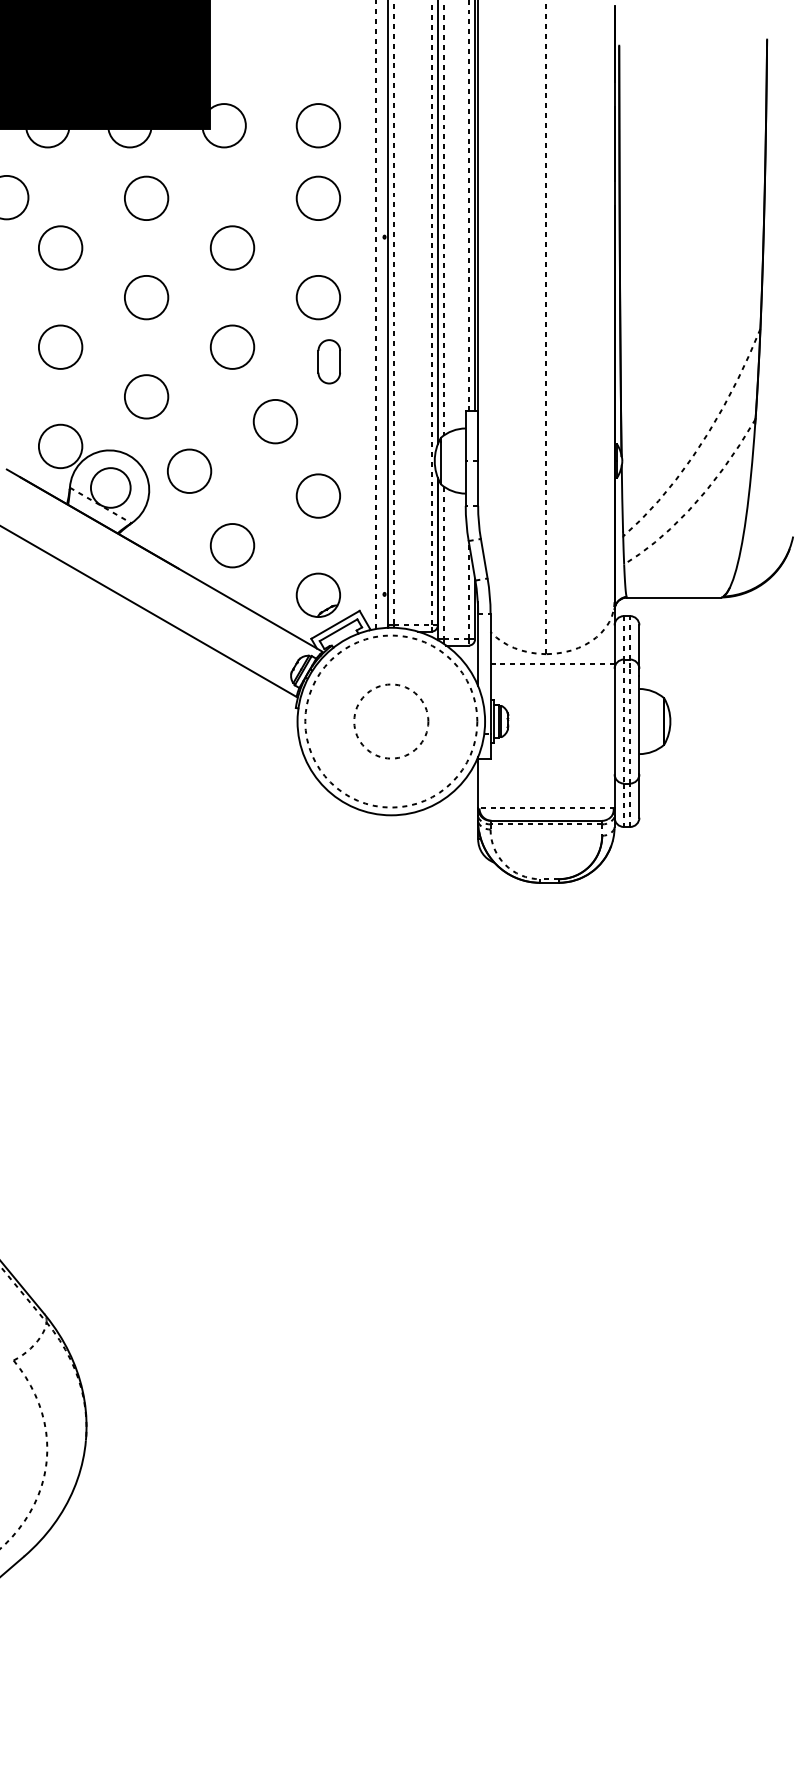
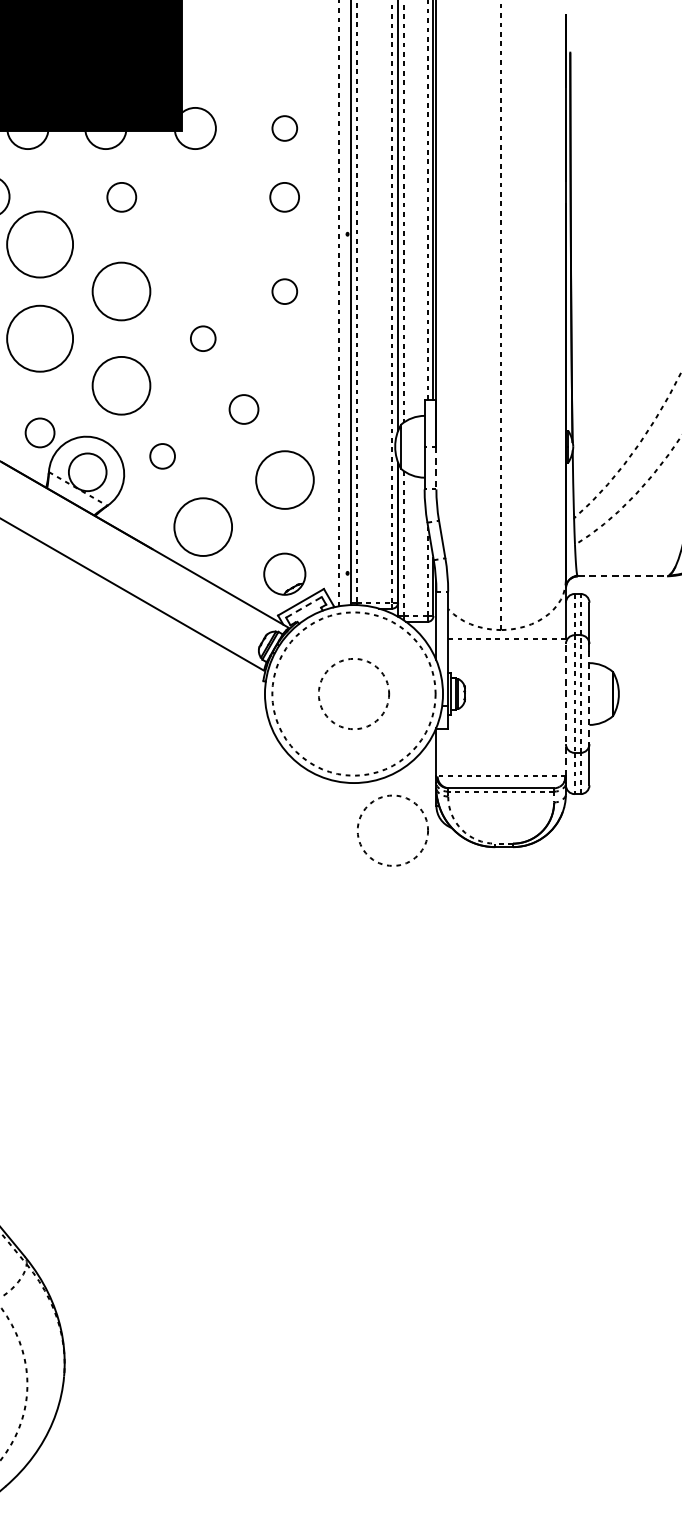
circle: (318, 125) -> (284, 128), size x0.6
circle: (146, 197) -> (121, 196), size x0.7
circle: (317, 197) -> (283, 196), size x0.7
circle: (60, 247) -> (39, 244), size x1.6
circle: (232, 247) -> (203, 244), removed
circle: (146, 297) -> (121, 291), size x1.4
circle: (318, 297) -> (284, 291), size x0.6
circle: (60, 346) -> (39, 338), size x1.6
circle: (232, 346) -> (203, 338), size x0.6
part: (328, 361) -> (294, 352), removed
circle: (146, 396) -> (121, 385), size x1.4
circle: (275, 421) -> (244, 409), size x0.7
circle: (60, 446) -> (39, 432), size x0.7
circle: (189, 470) -> (162, 455), size x0.6
line: (478, 483) -> (436, 468), solid -> dashed
circle: (317, 495) -> (283, 479), size x1.4
circle: (232, 545) -> (203, 526), size x1.4
line: (674, 597) -> (622, 576), solid -> dashed
line: (338, 630) -> (303, 607), solid -> dashed
line: (639, 725) -> (589, 697), solid -> dashed
line: (614, 735) -> (565, 707), solid -> dashed
circle: (432, 865) -> (393, 830), added

